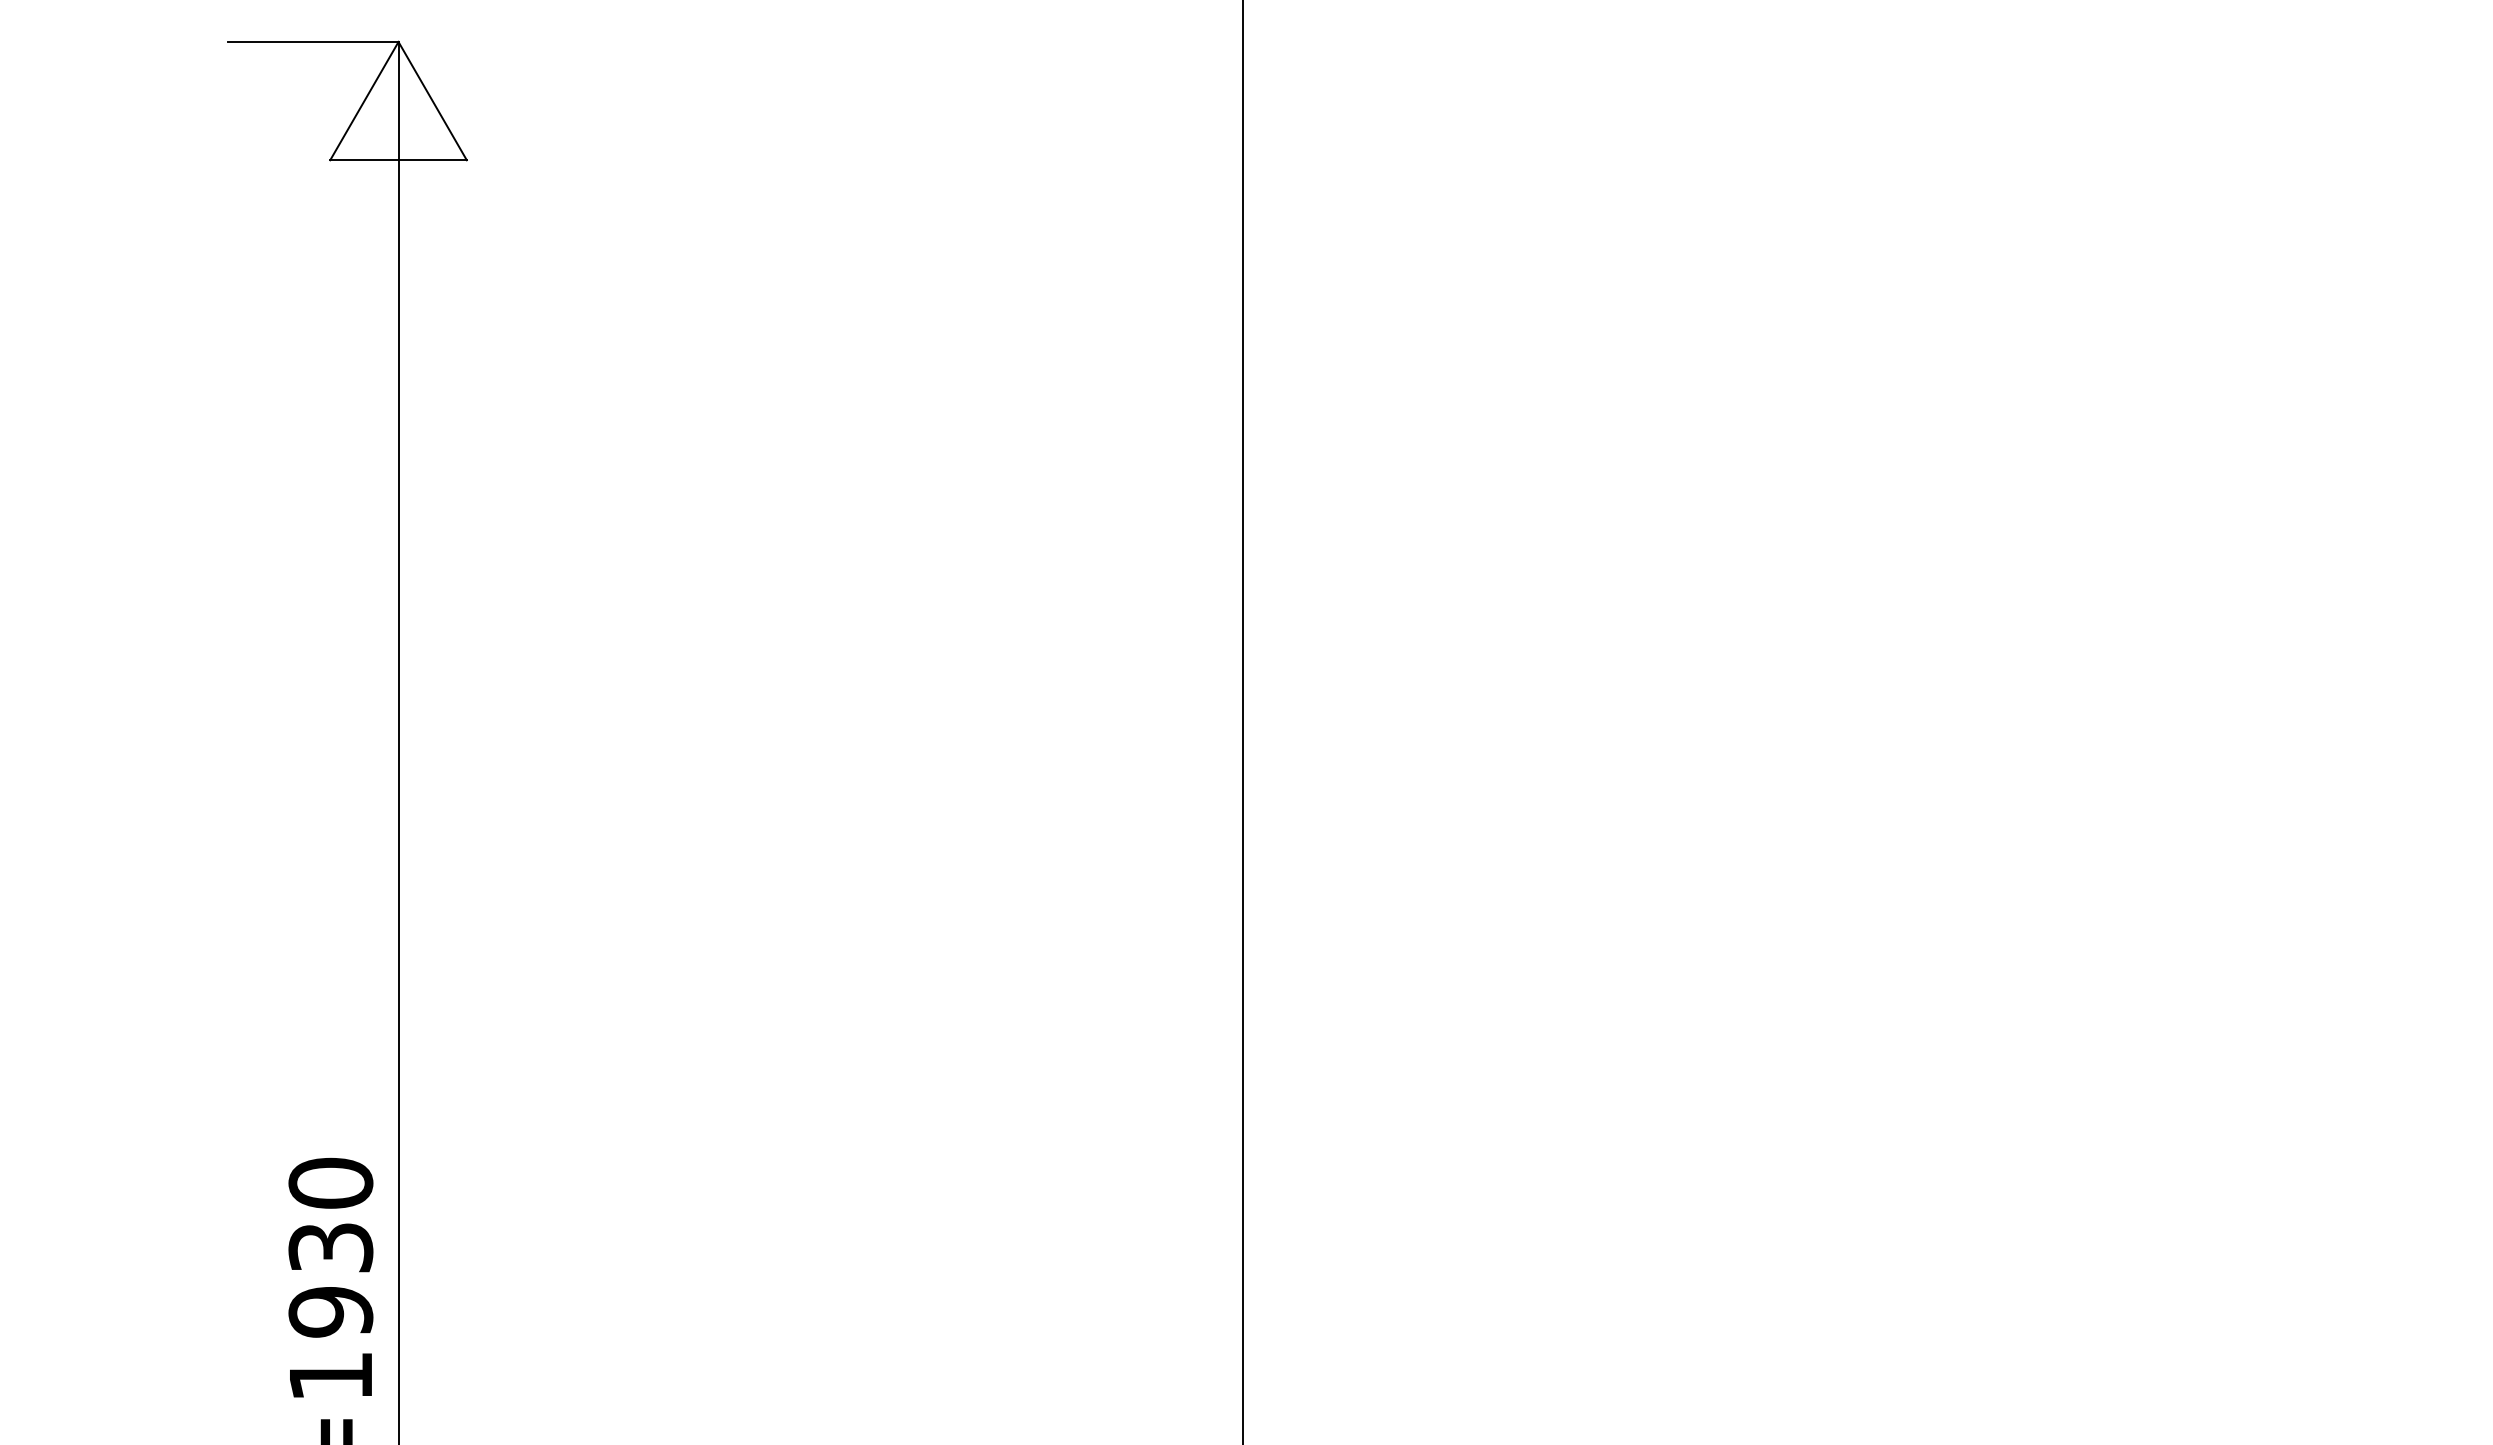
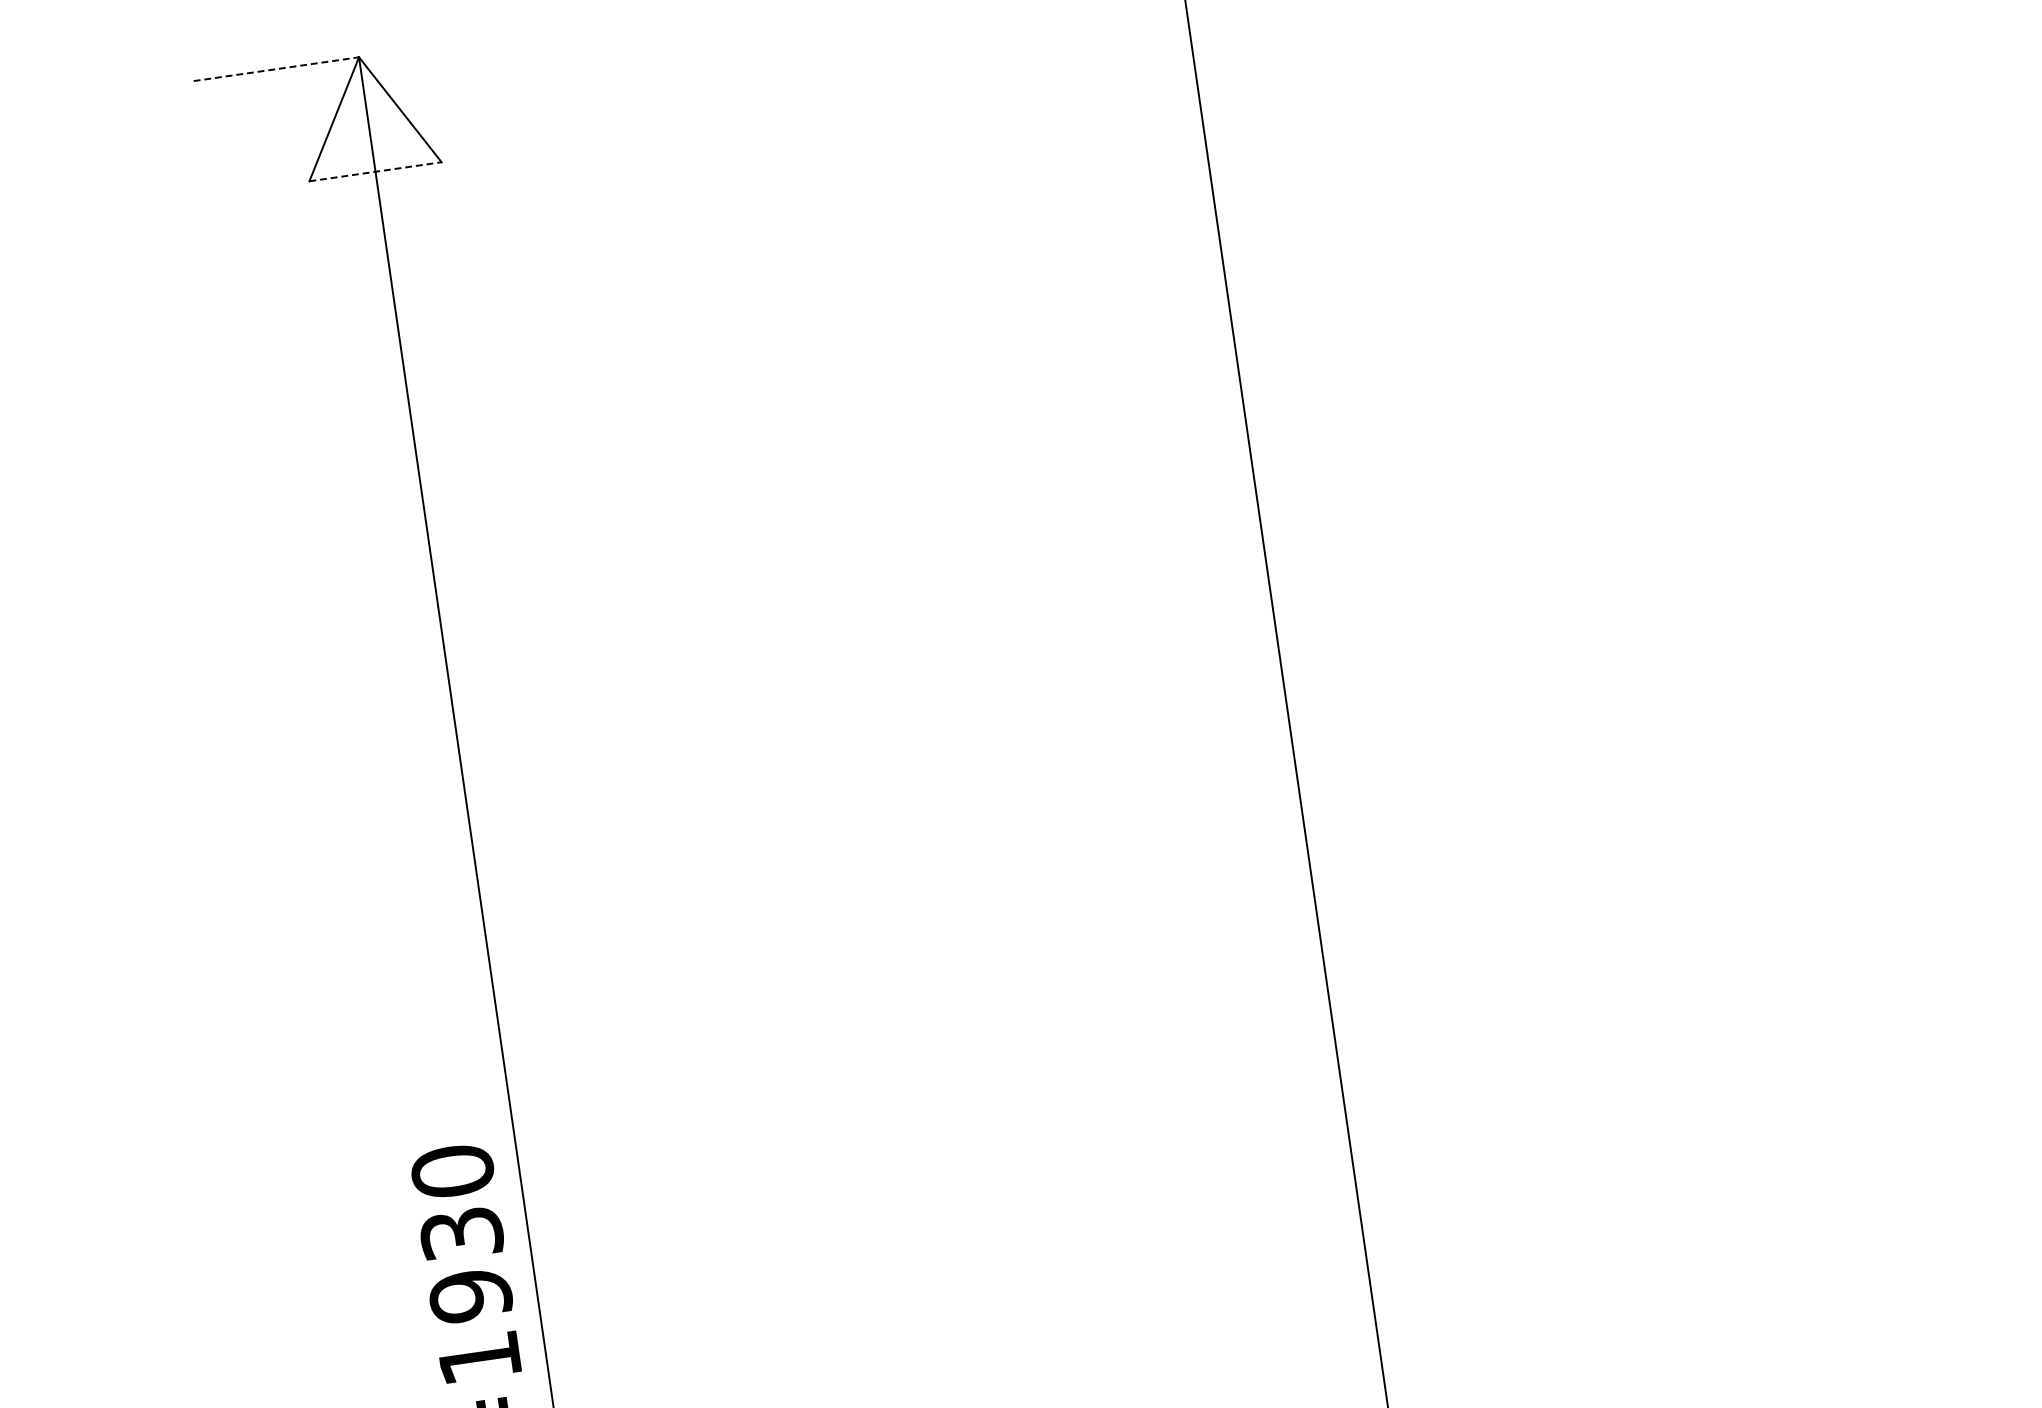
line: (313, 41) -> (276, 68), solid -> dashed
line: (399, 160) -> (376, 171), solid -> dashed

